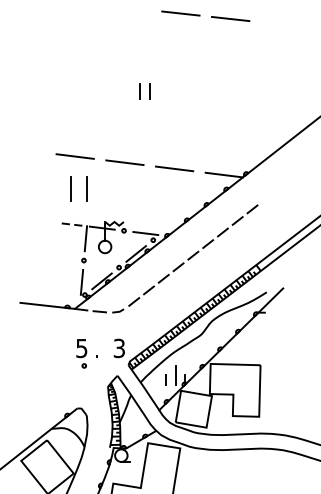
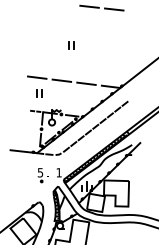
part: (79, 188) -> (39, 93), size x0.62
text: (118, 347) -> (58, 172), 3 -> 1

